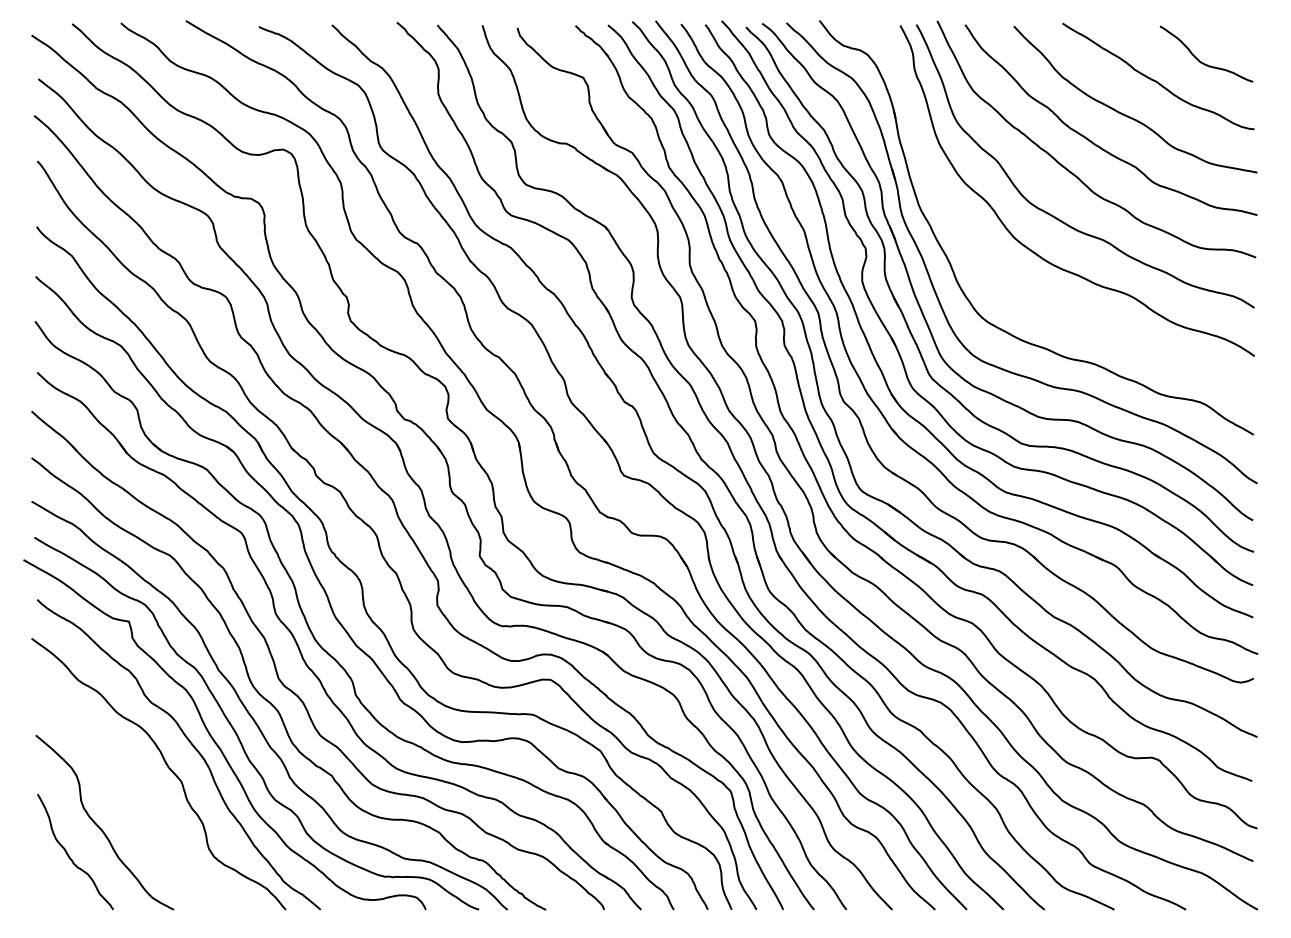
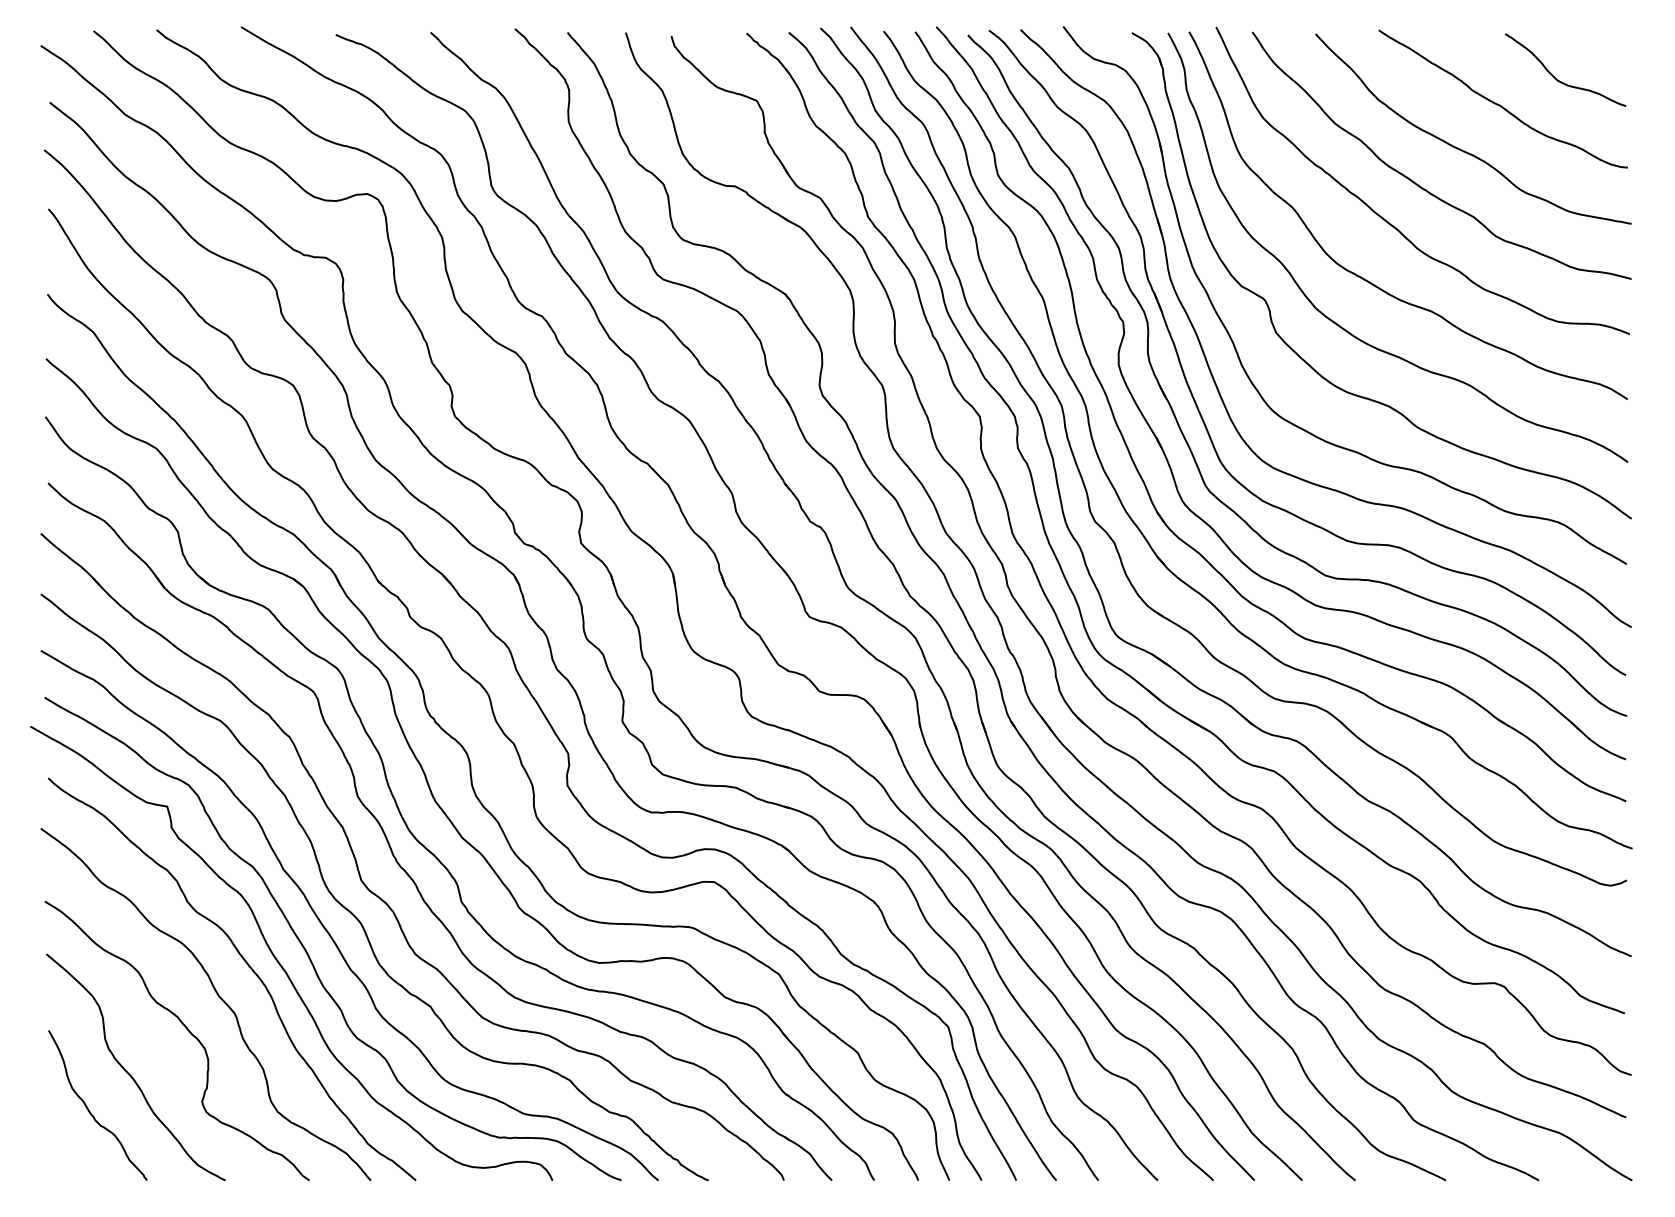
part: (1006, 277) -> (1305, 359), added
curve: (144, 794) -> (187, 1030), added

